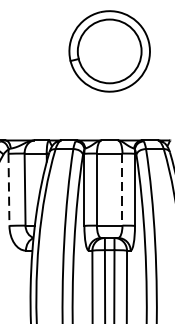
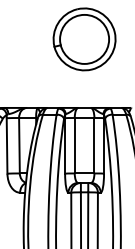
line: (9, 189) -> (7, 145), dashed -> solid
line: (122, 189) -> (94, 145), dashed -> solid

